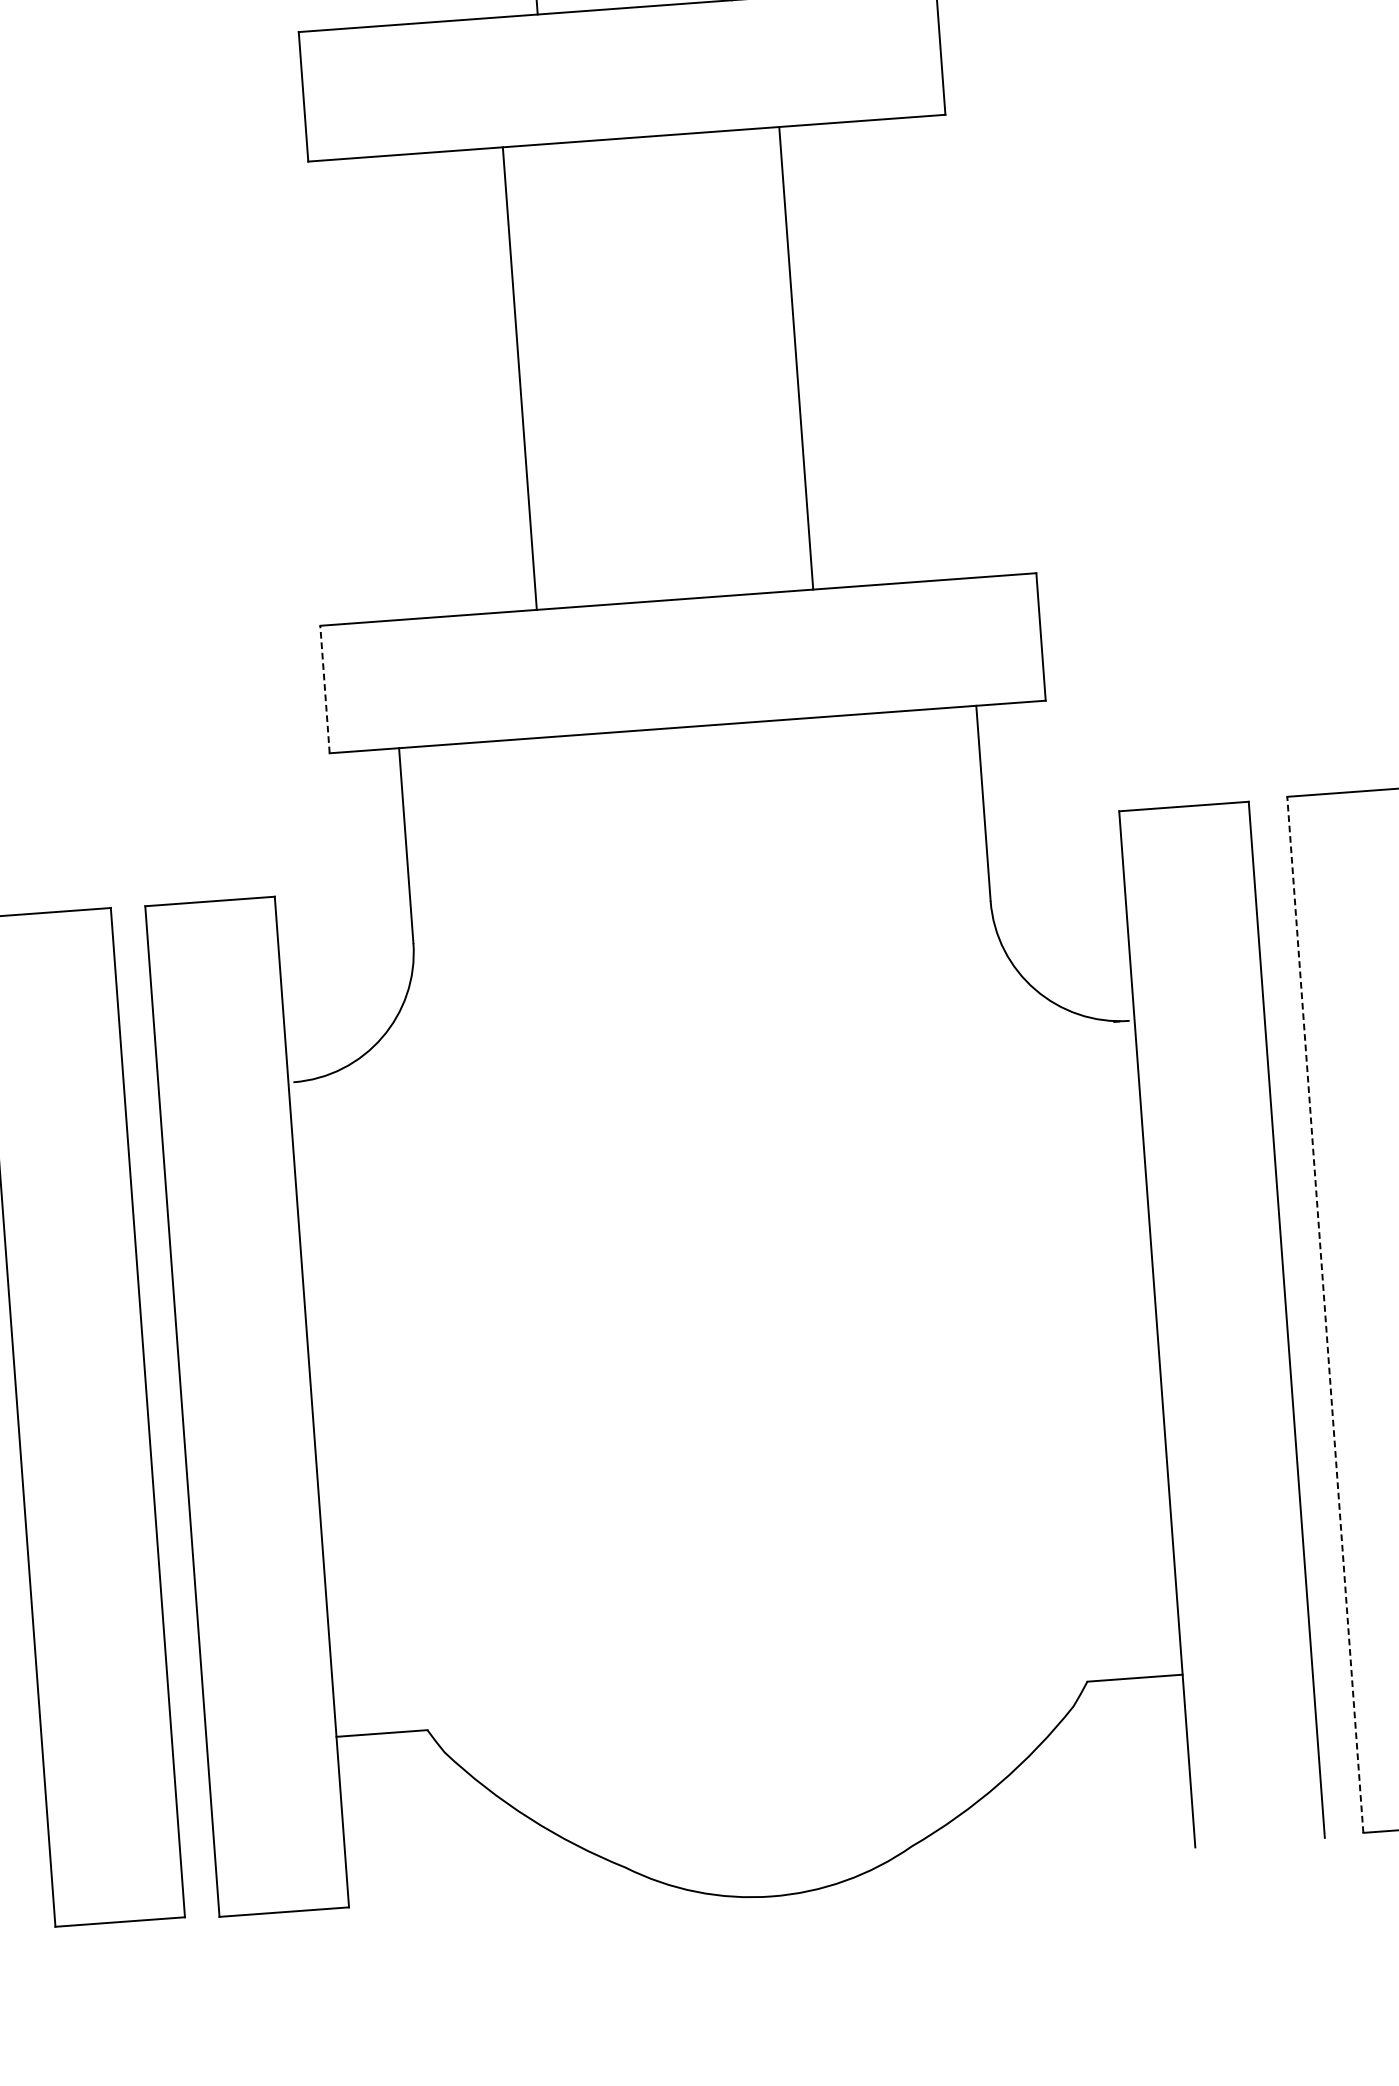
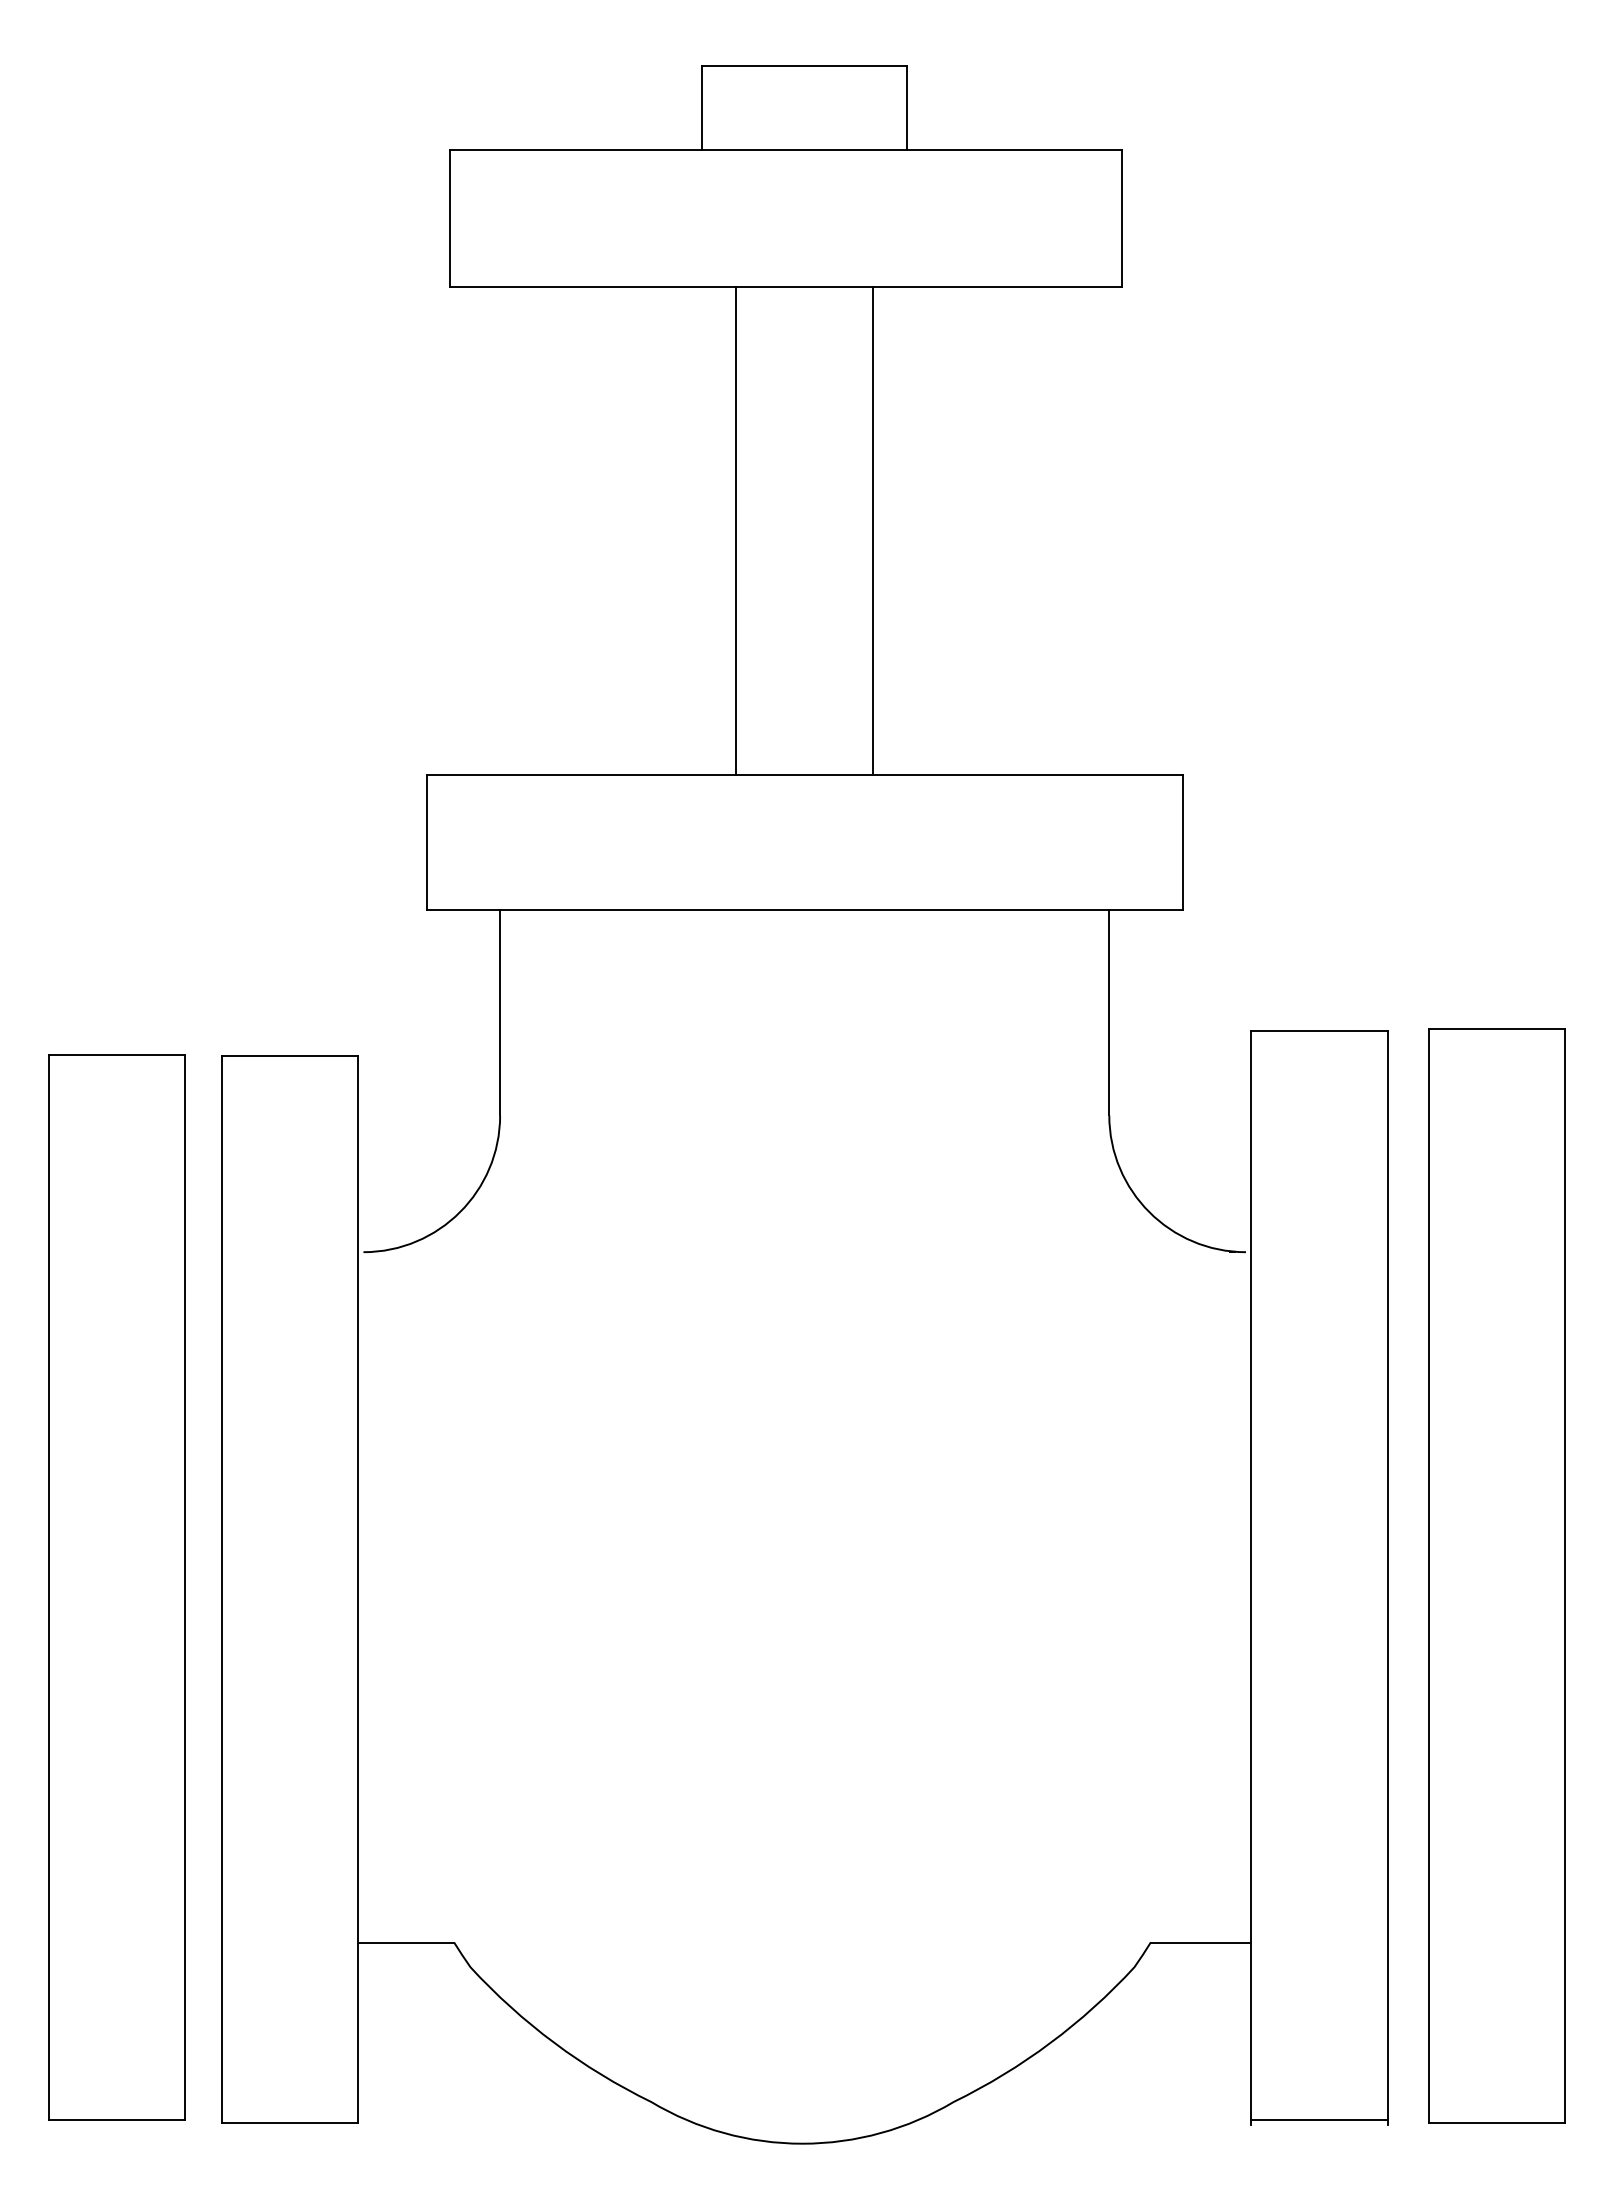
line: (796, 357) -> (873, 530), moved
line: (519, 378) -> (736, 530), moved
line: (324, 688) -> (426, 841), dashed -> solid
line: (1325, 1314) -> (1428, 1575), dashed -> solid
line: (1259, 1838) -> (1319, 2120), added

